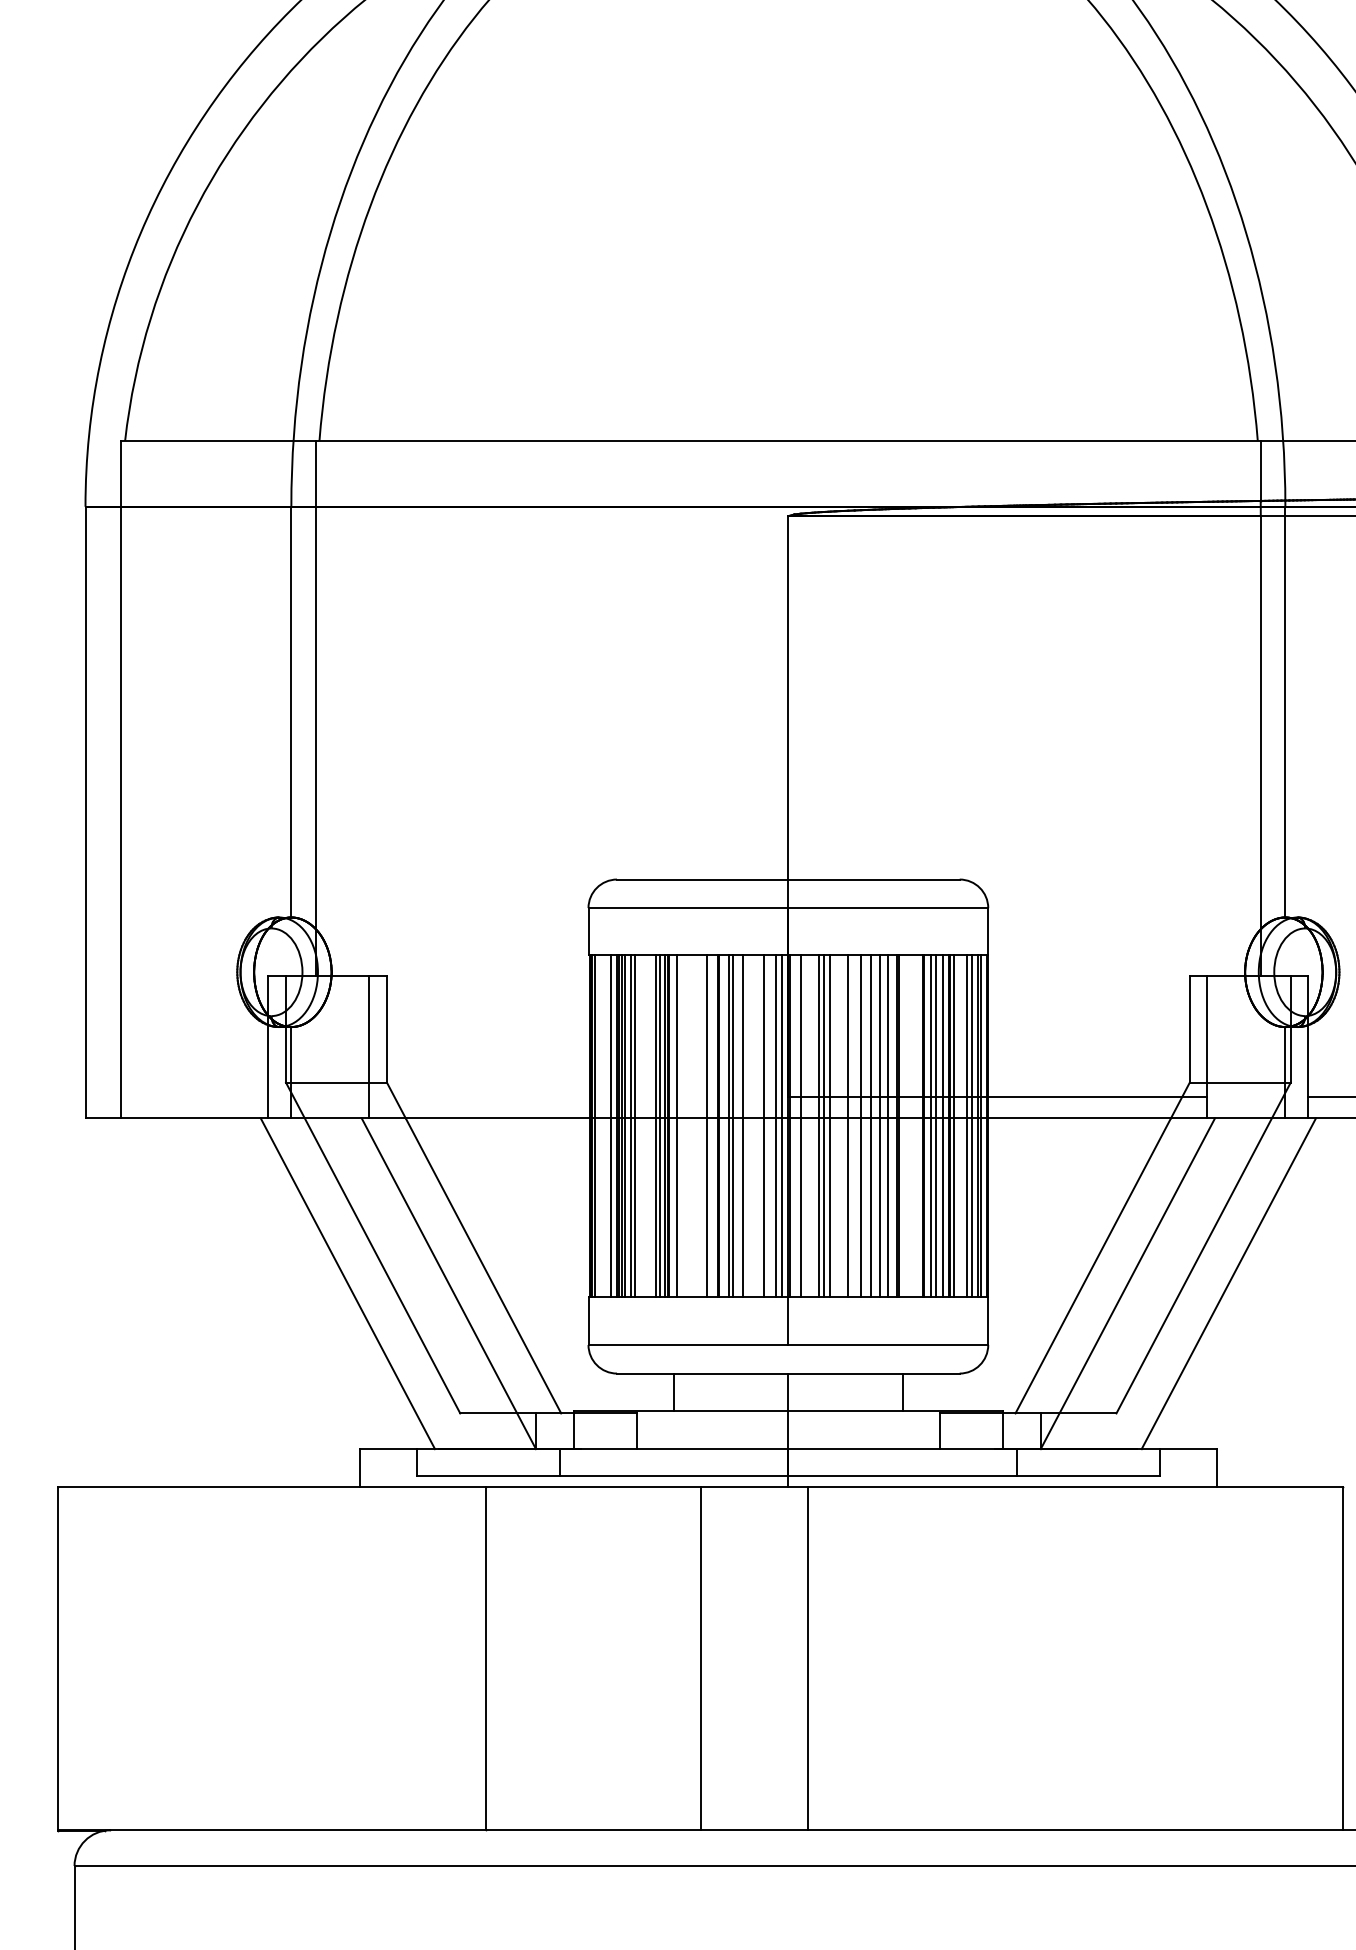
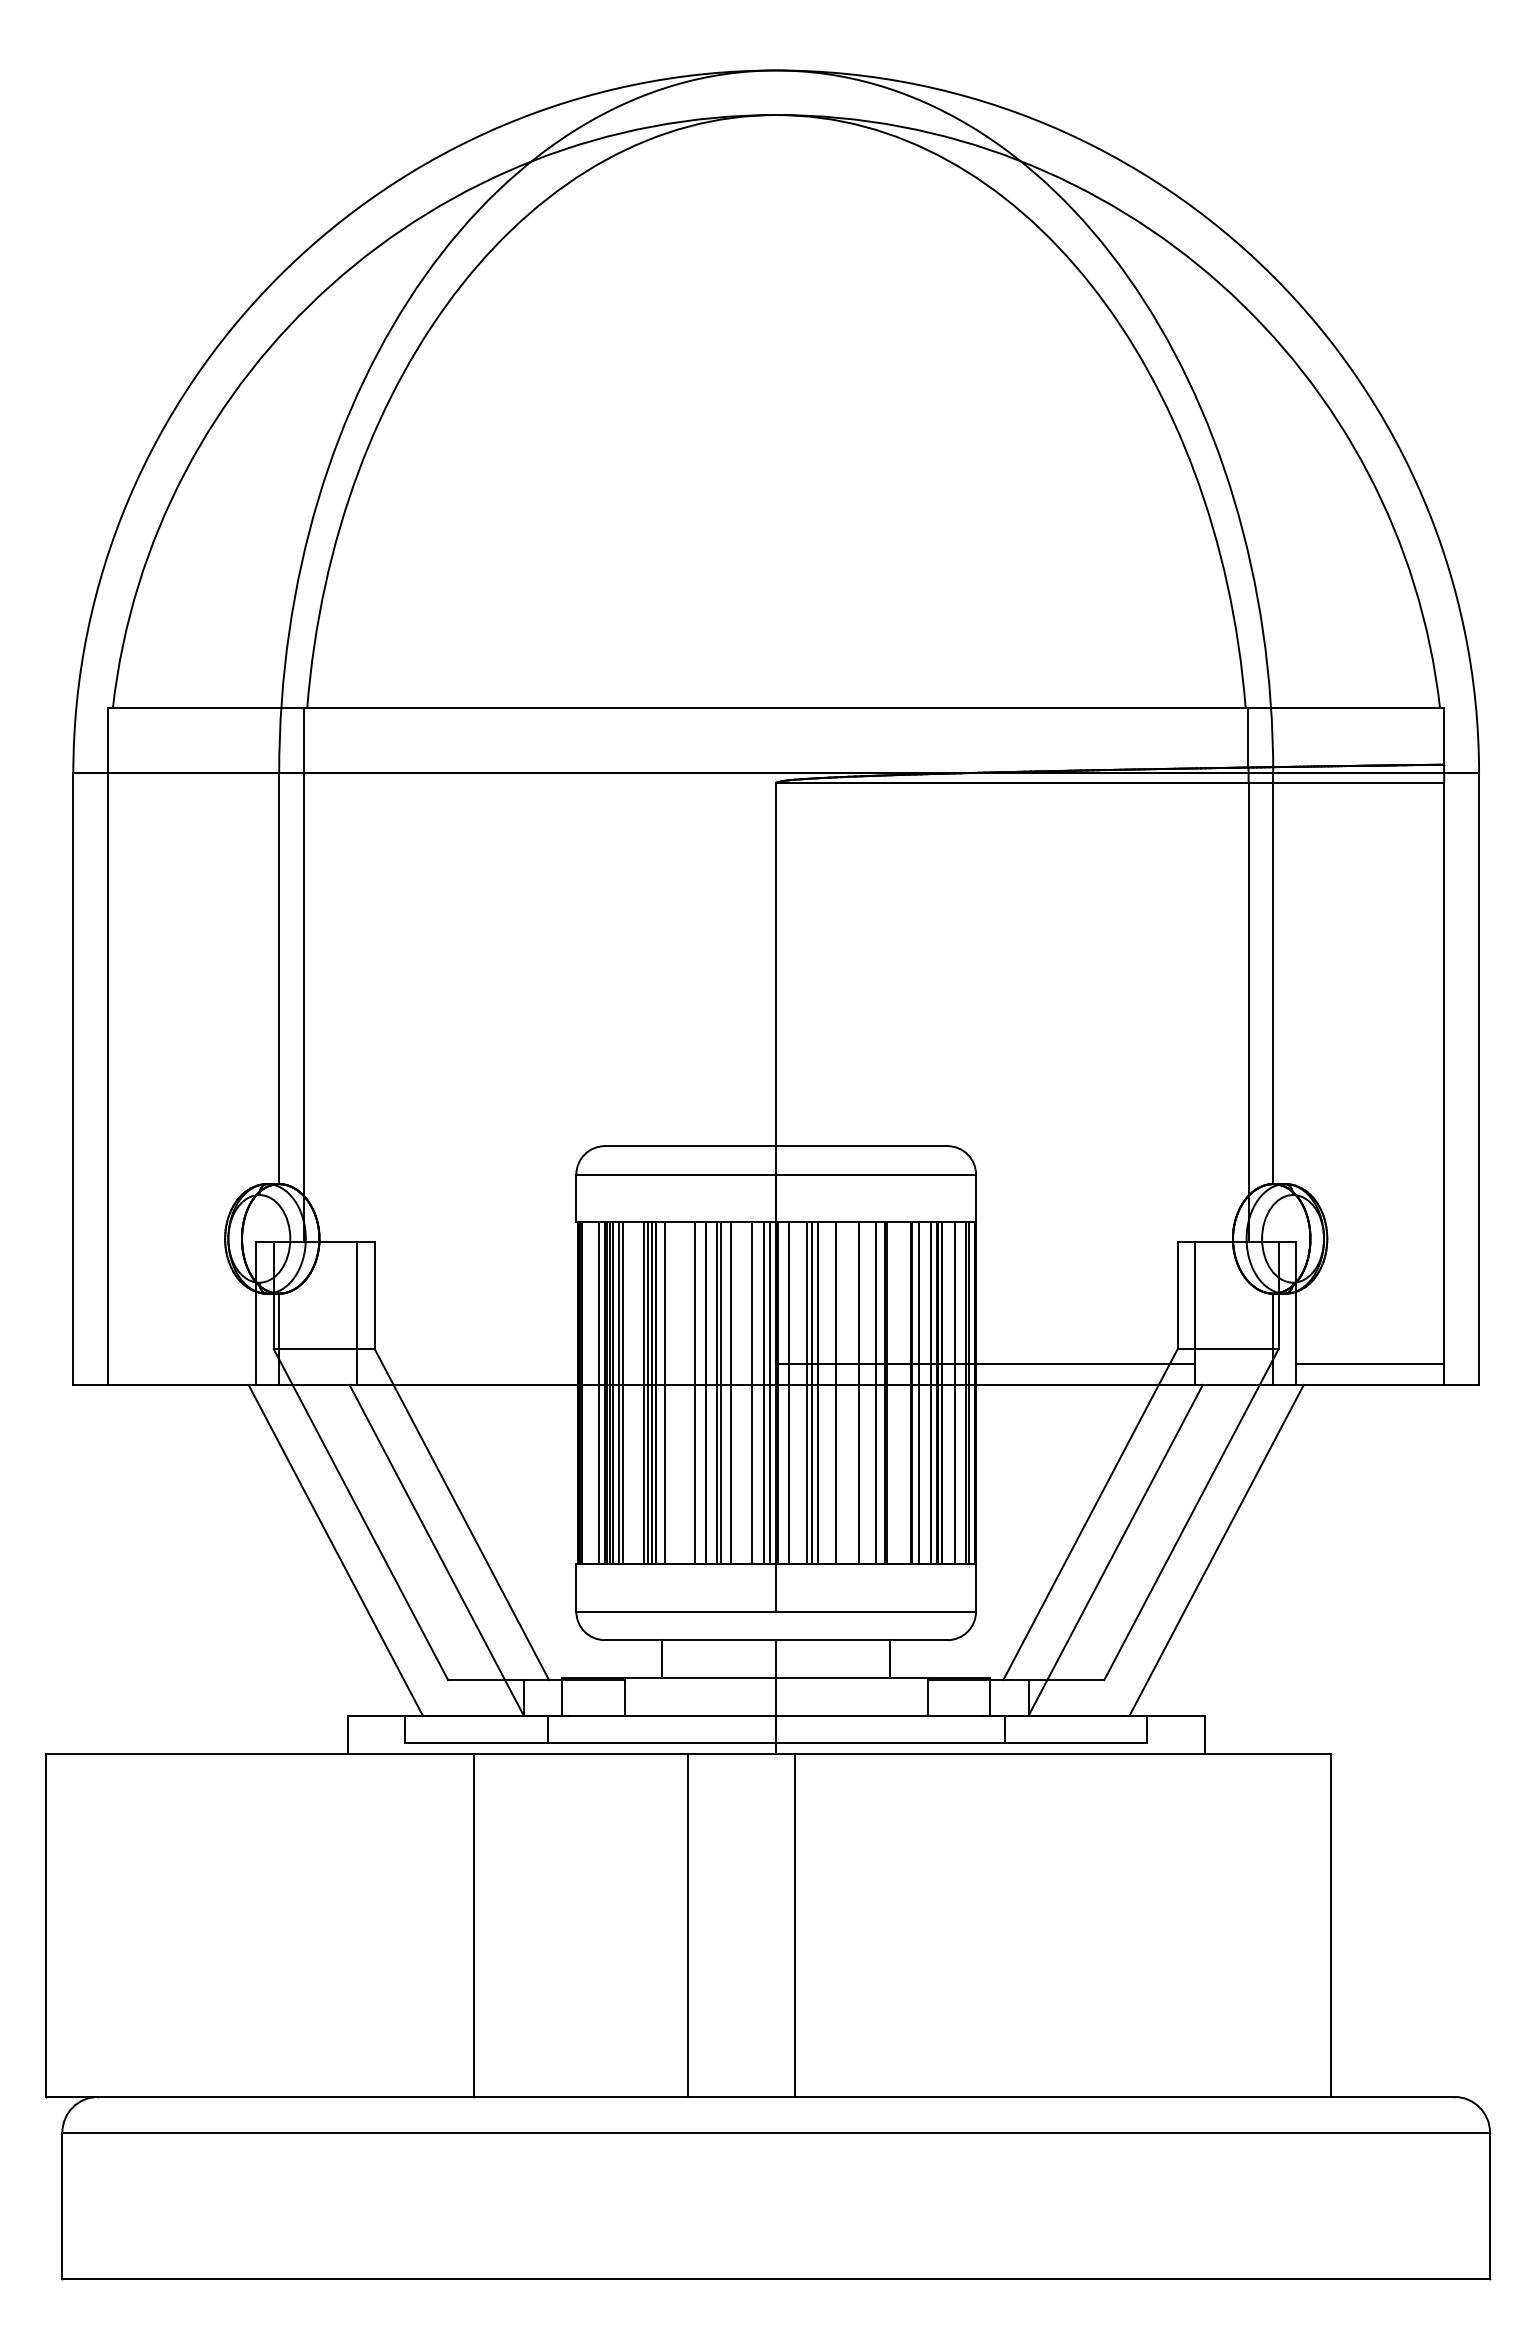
line: (861, 1125) -> (849, 1392), removed
line: (880, 1125) -> (868, 1392), removed
line: (936, 1125) -> (924, 1392), removed
line: (971, 1125) -> (959, 1392), removed

